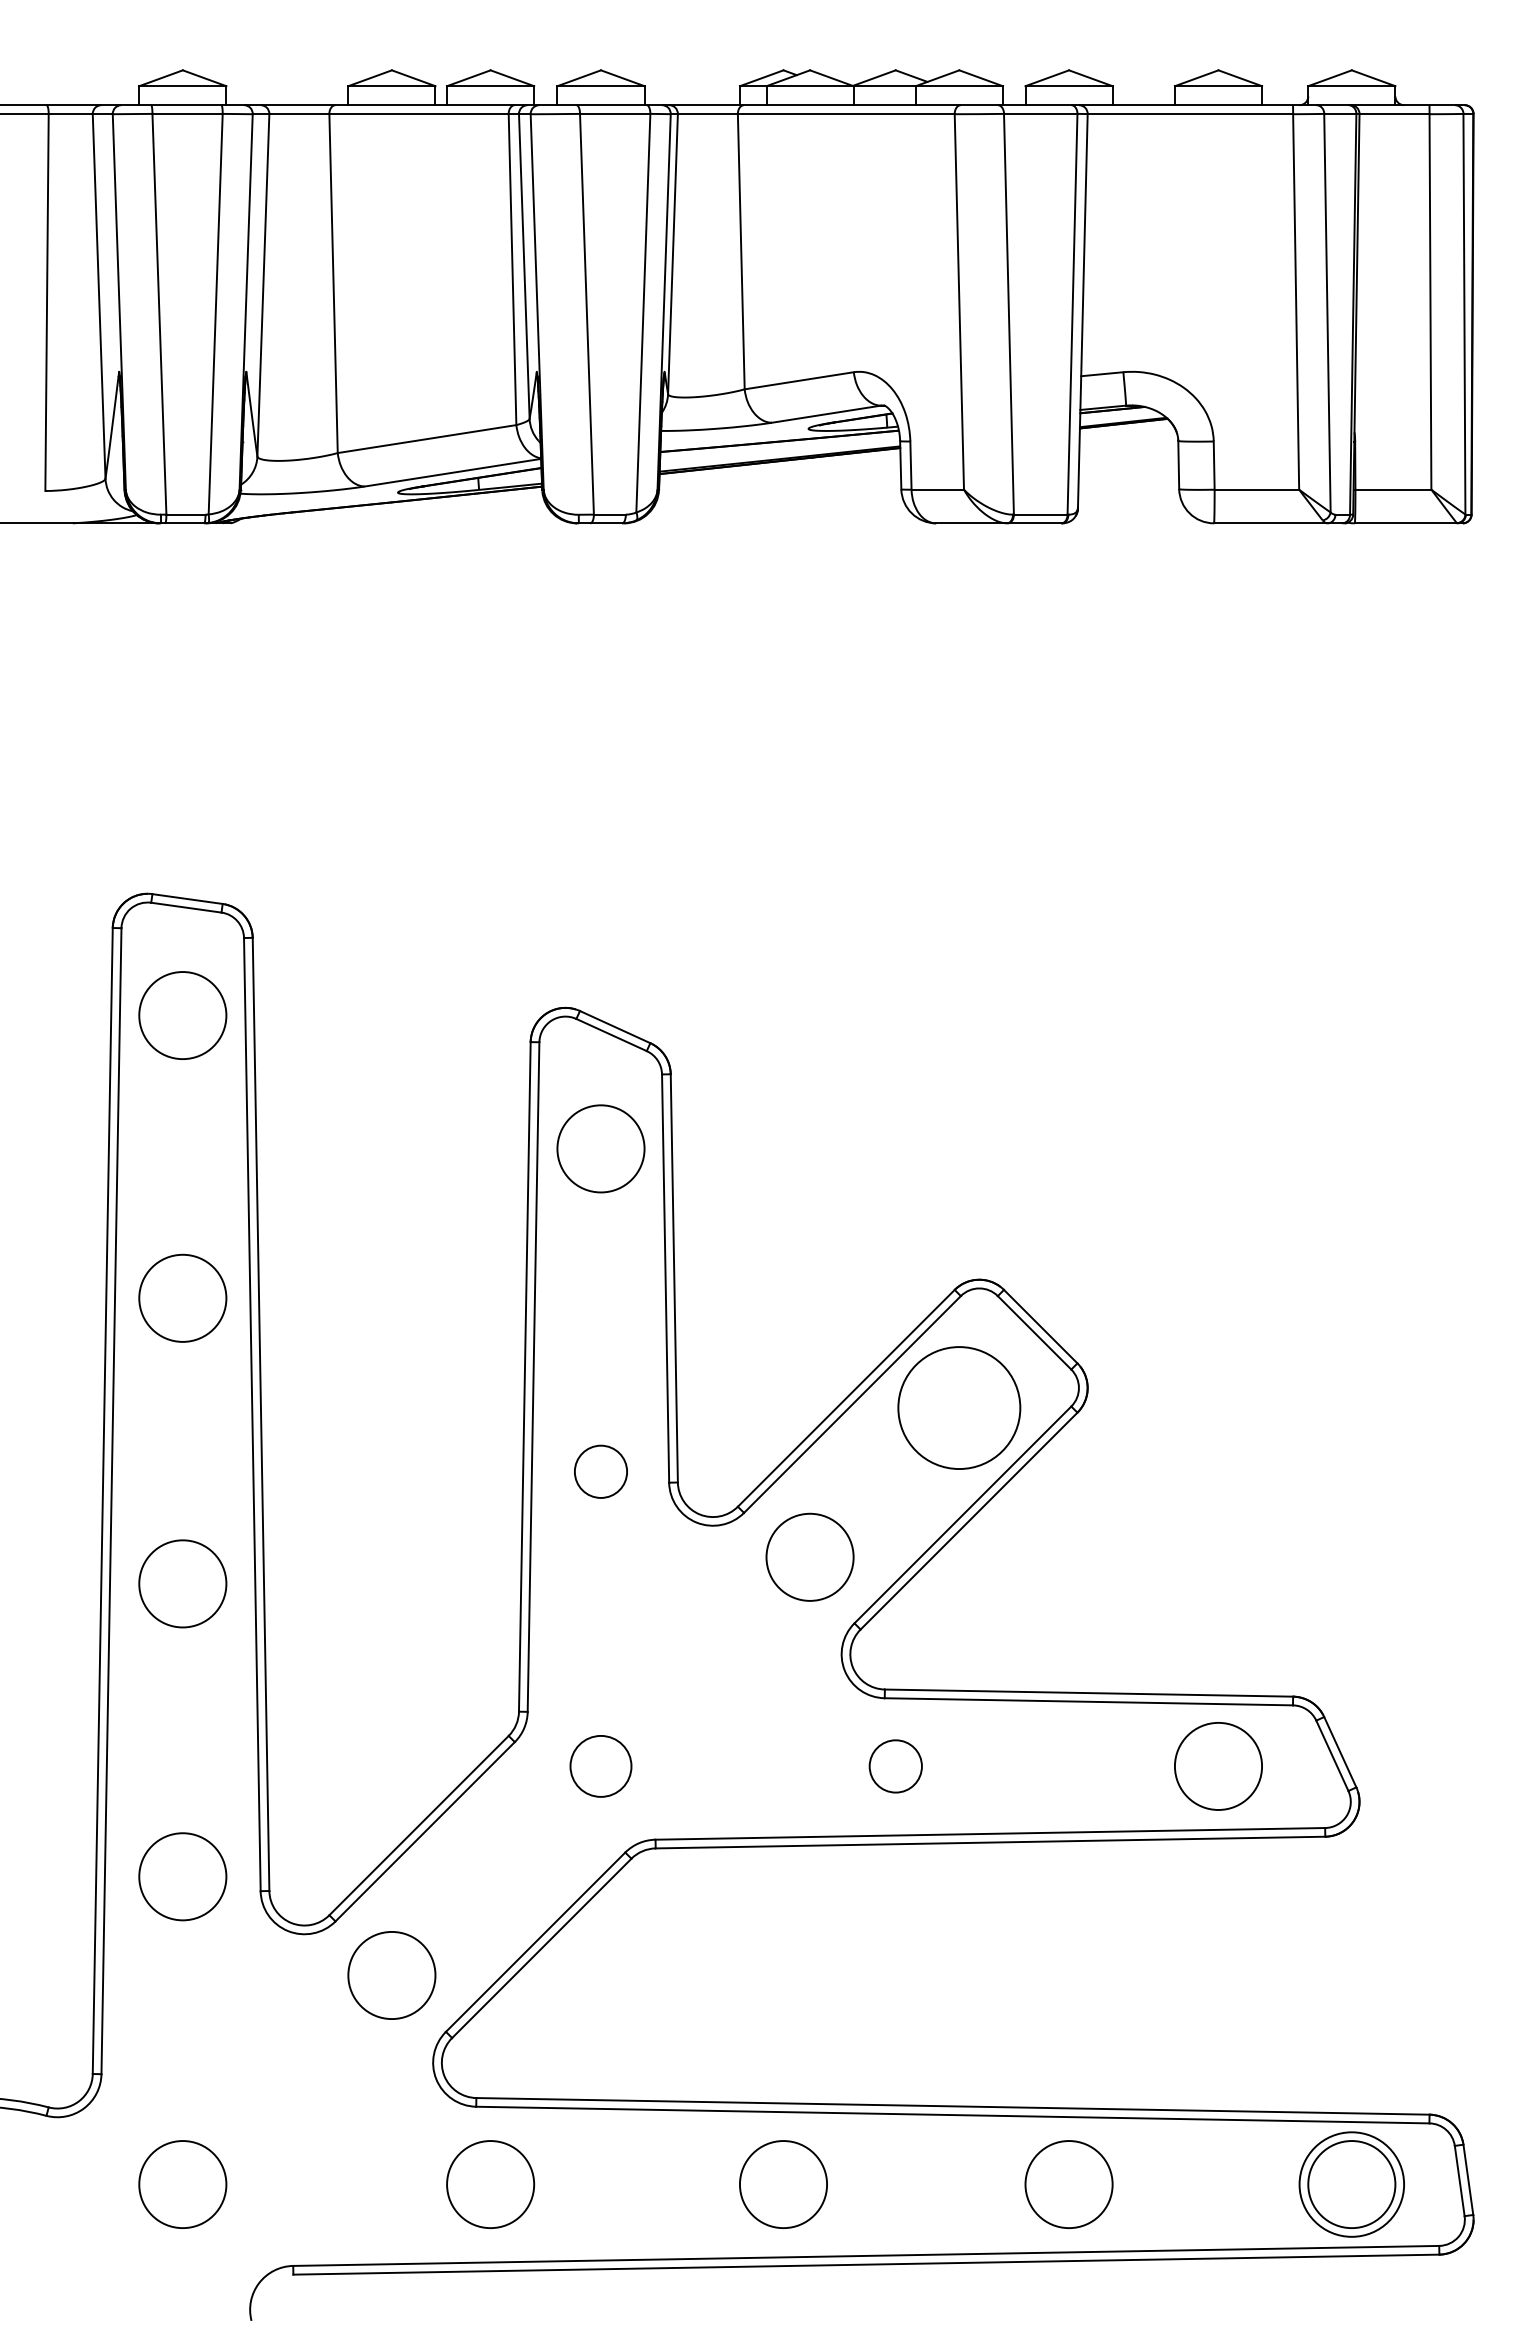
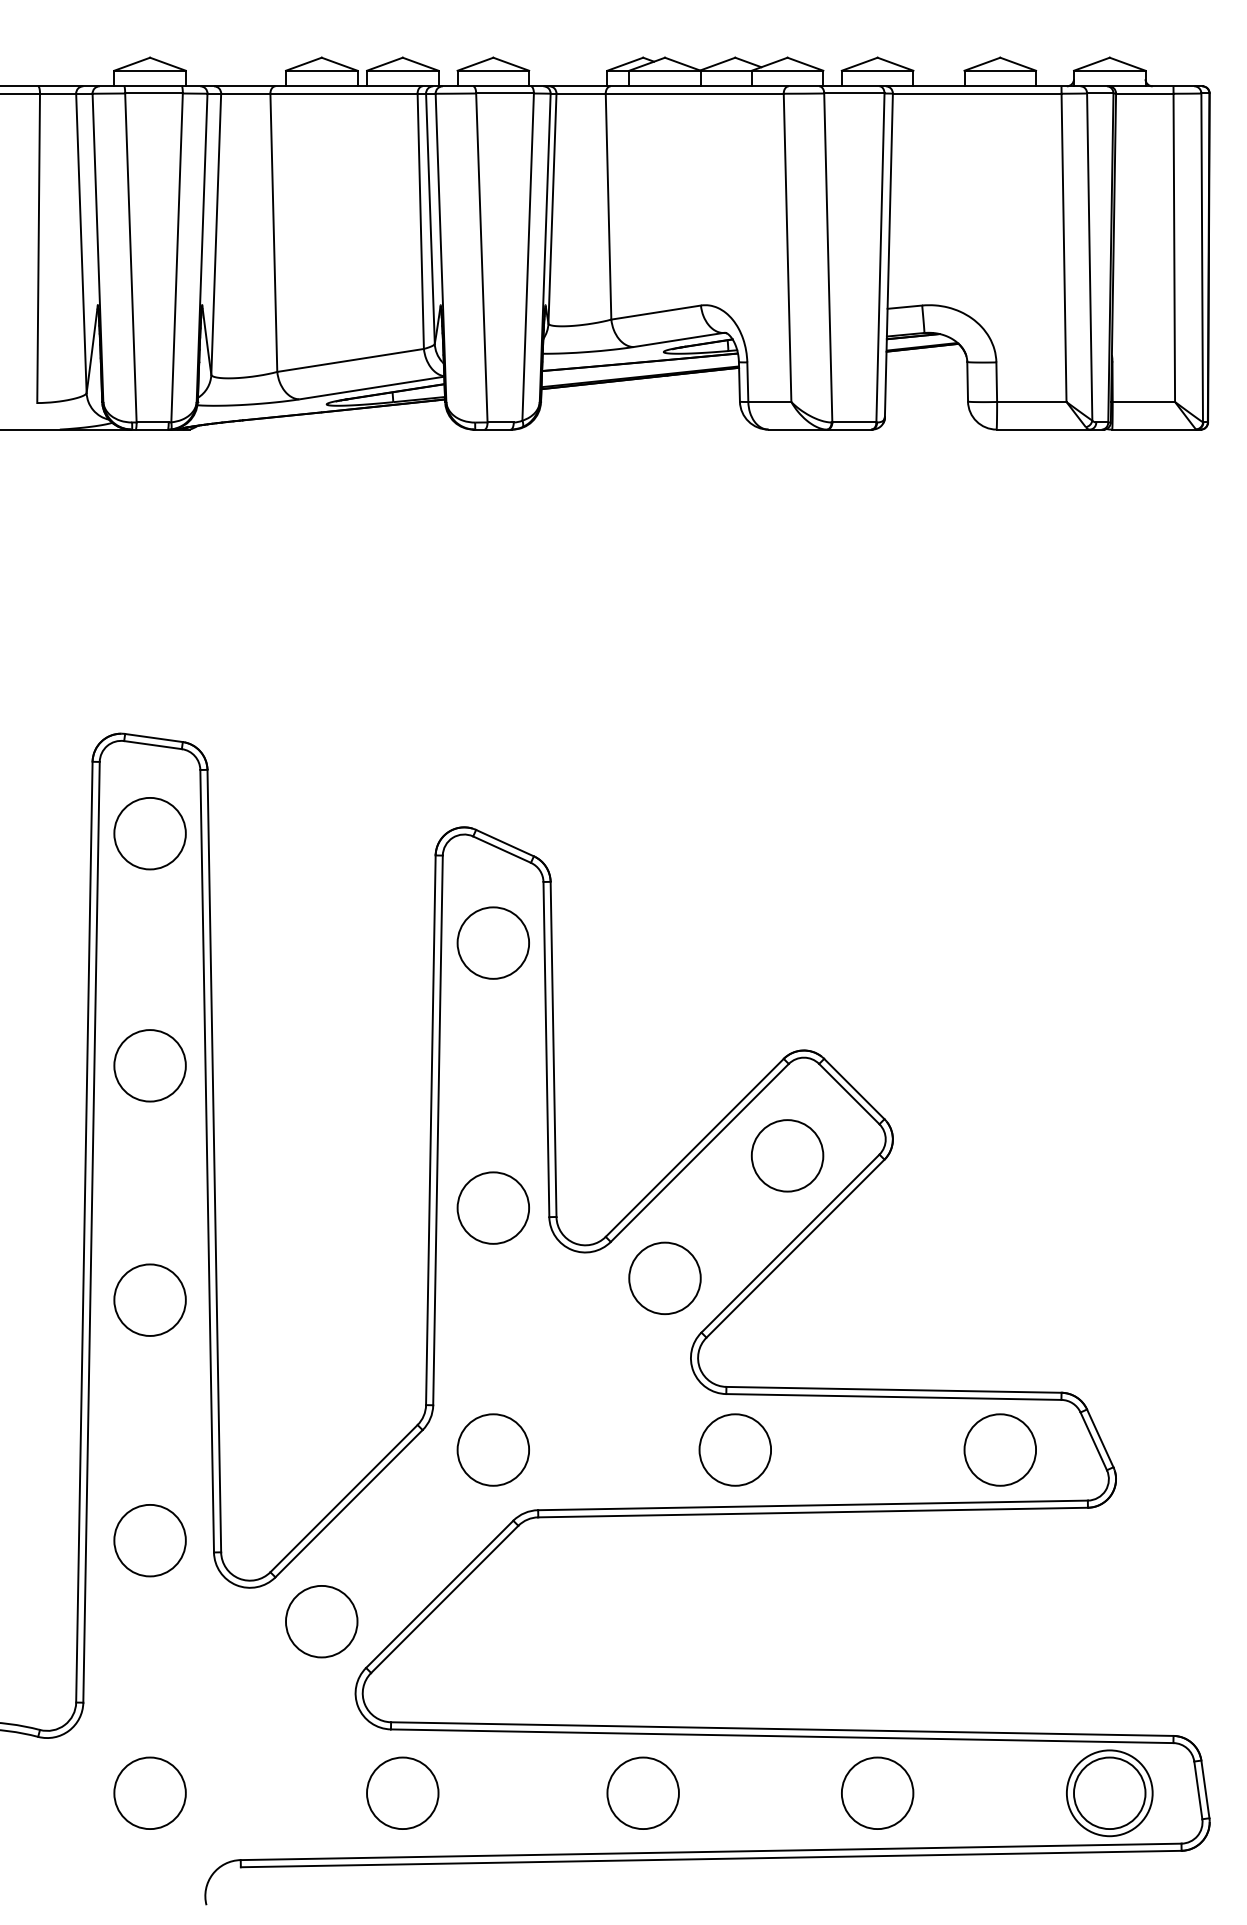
circle: (958, 1407) -> (786, 1155), size x0.71
circle: (600, 1471) -> (492, 1207), size x1.67
circle: (600, 1765) -> (492, 1449), size x1.43
circle: (895, 1766) -> (735, 1450), size x1.67

